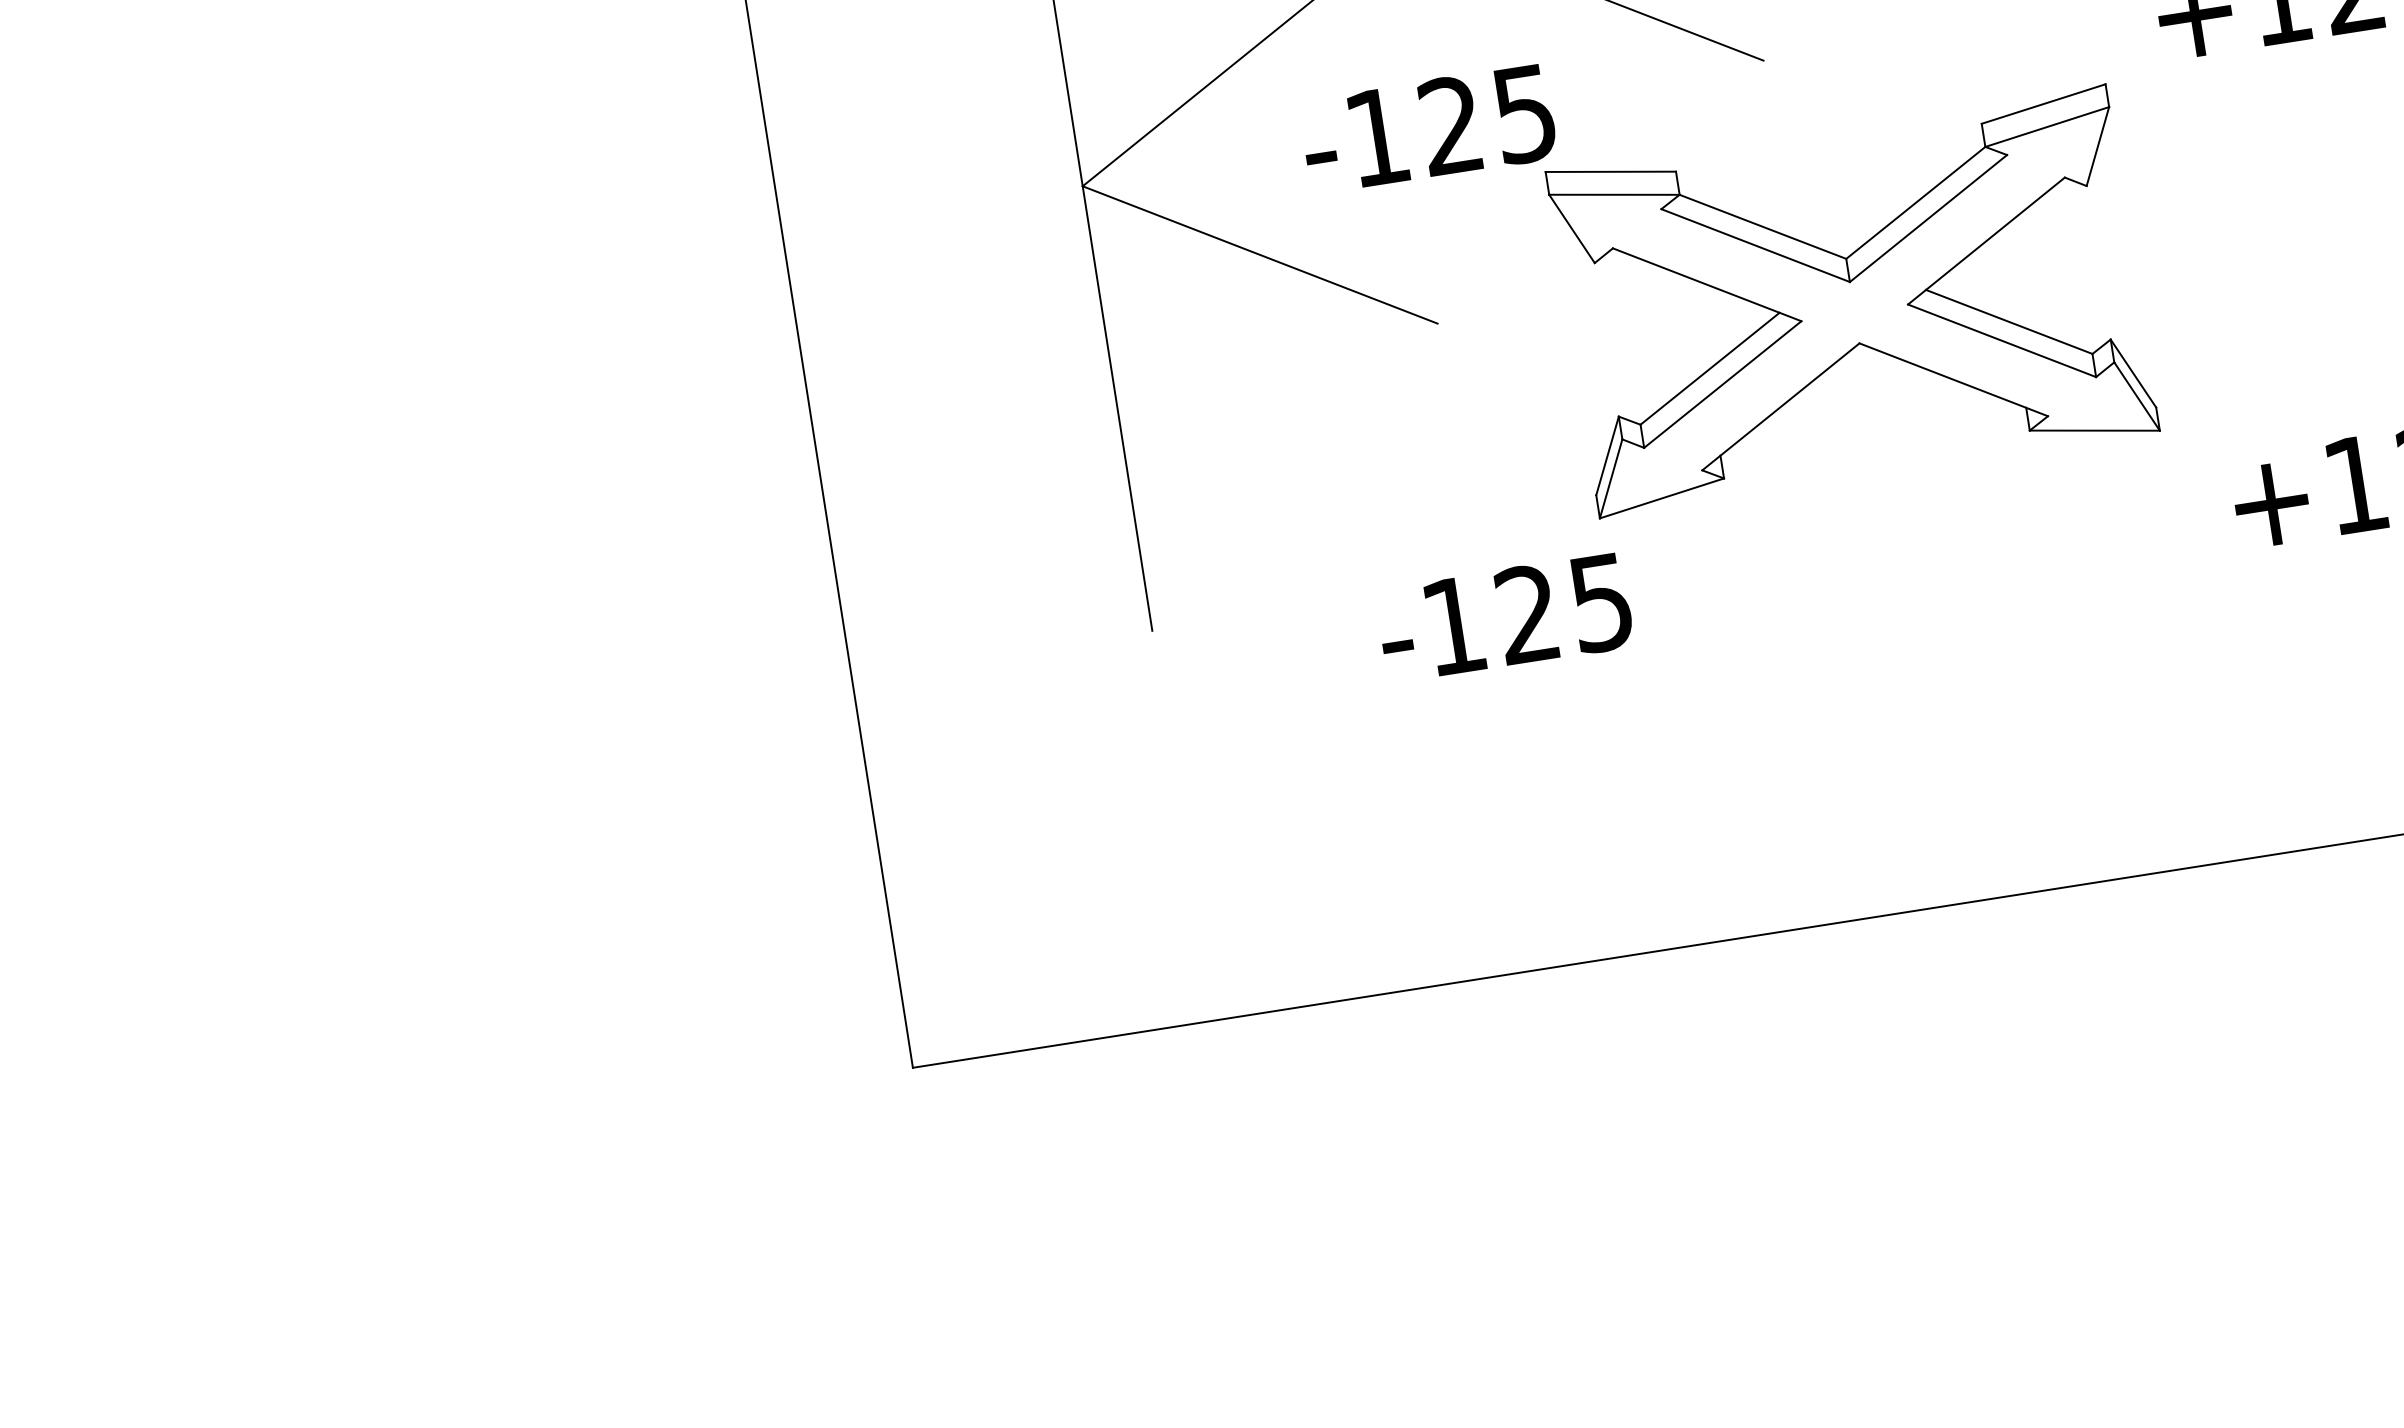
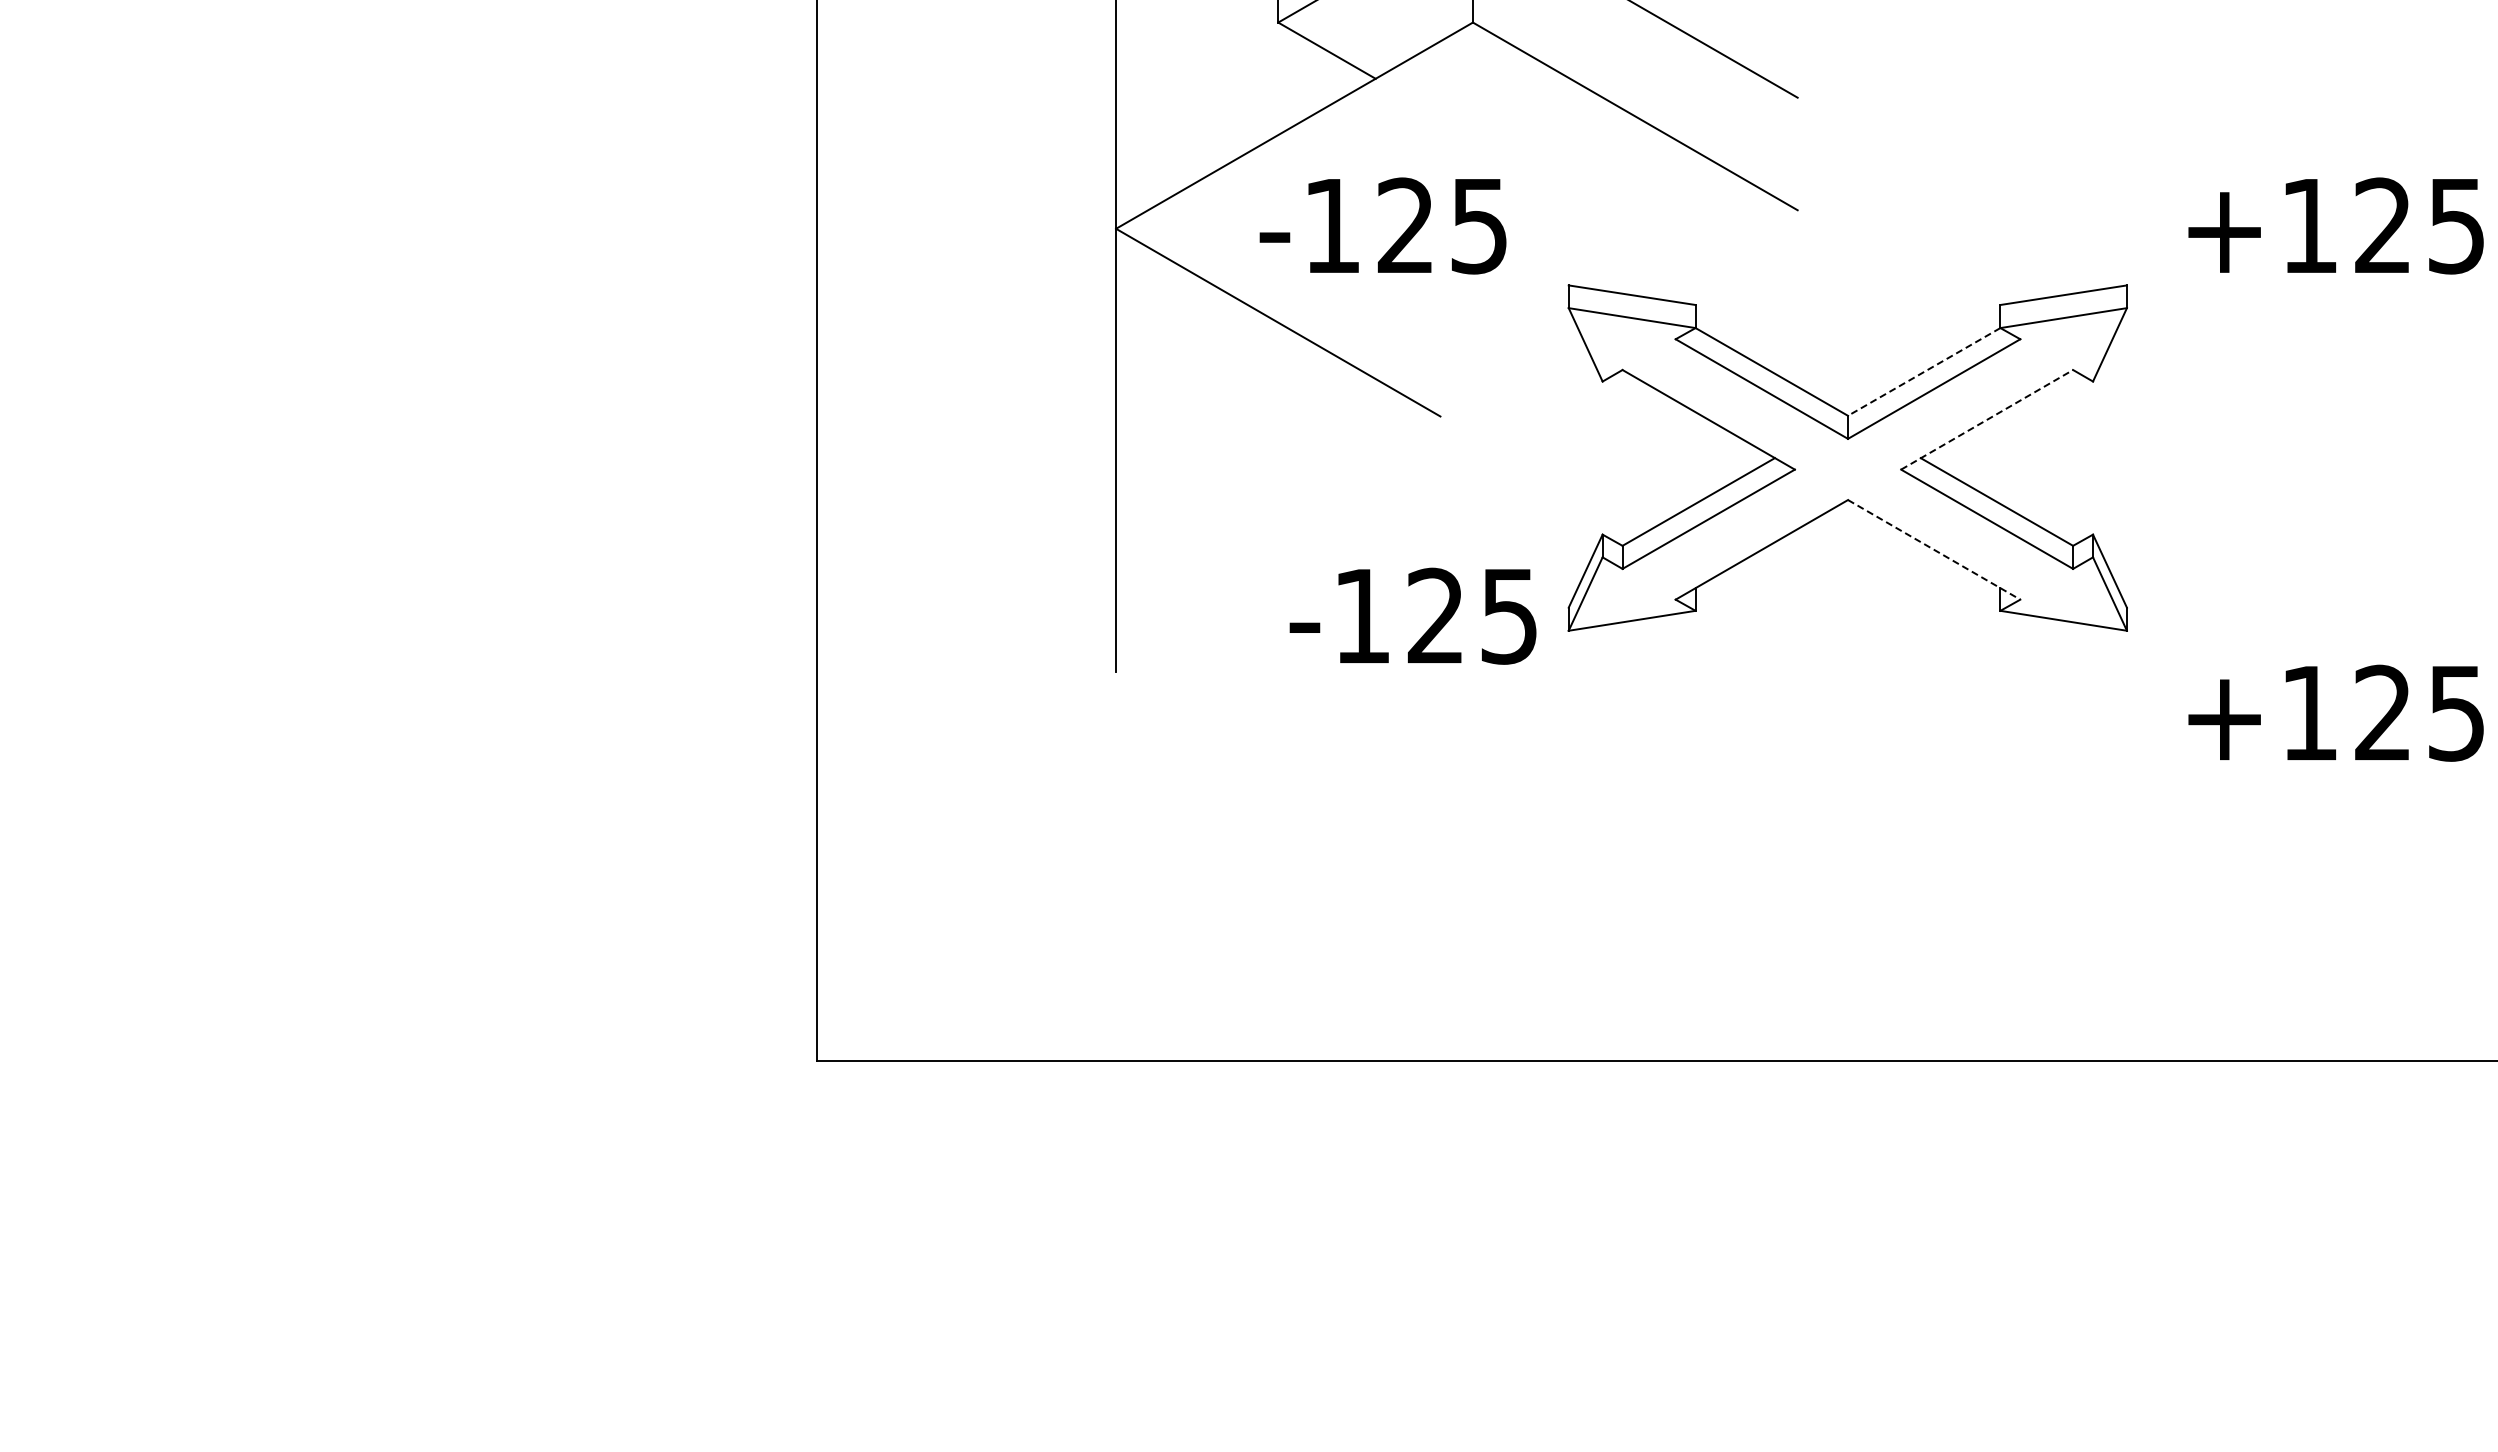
text: (1427, 128) -> (1382, 225), moved
line: (1916, 202) -> (1924, 371), solid -> dashed
line: (1986, 240) -> (1987, 419), solid -> dashed
line: (1954, 379) -> (1934, 549), solid -> dashed
text: (1504, 617) -> (1412, 615), moved

